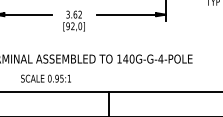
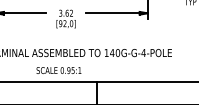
text: (45, 78) -> (58, 70), moved

